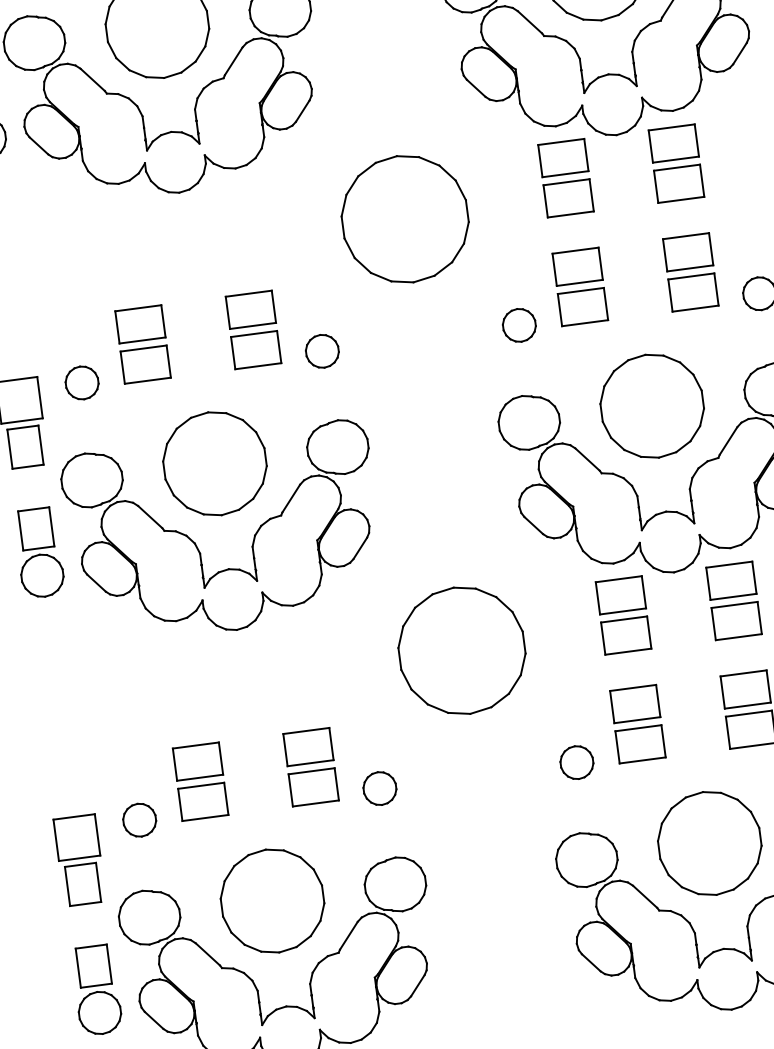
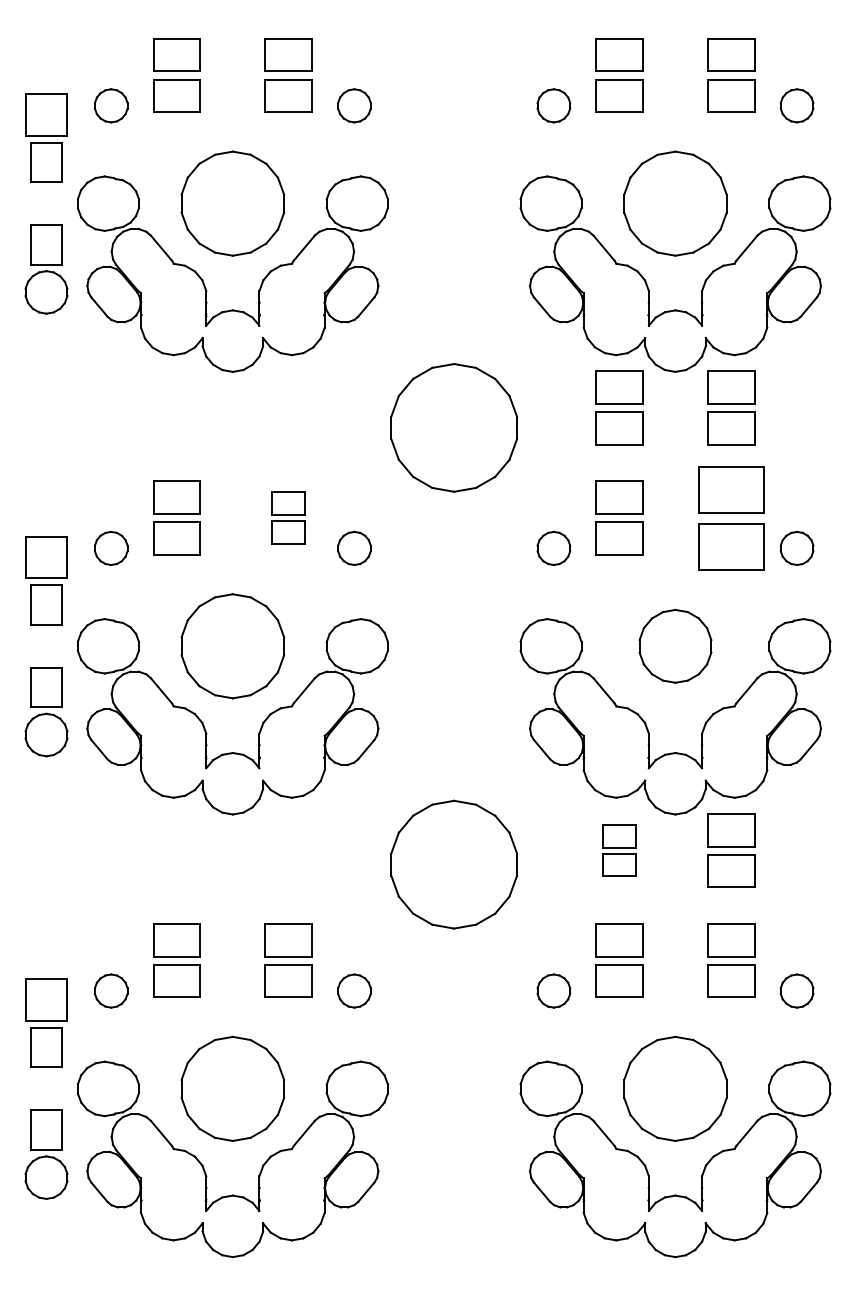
part: (690, 271) -> (731, 517), size x1.4
part: (253, 329) -> (288, 517), size x0.7
part: (652, 406) -> (675, 646), size x0.7
part: (623, 615) -> (619, 850), size x0.7

